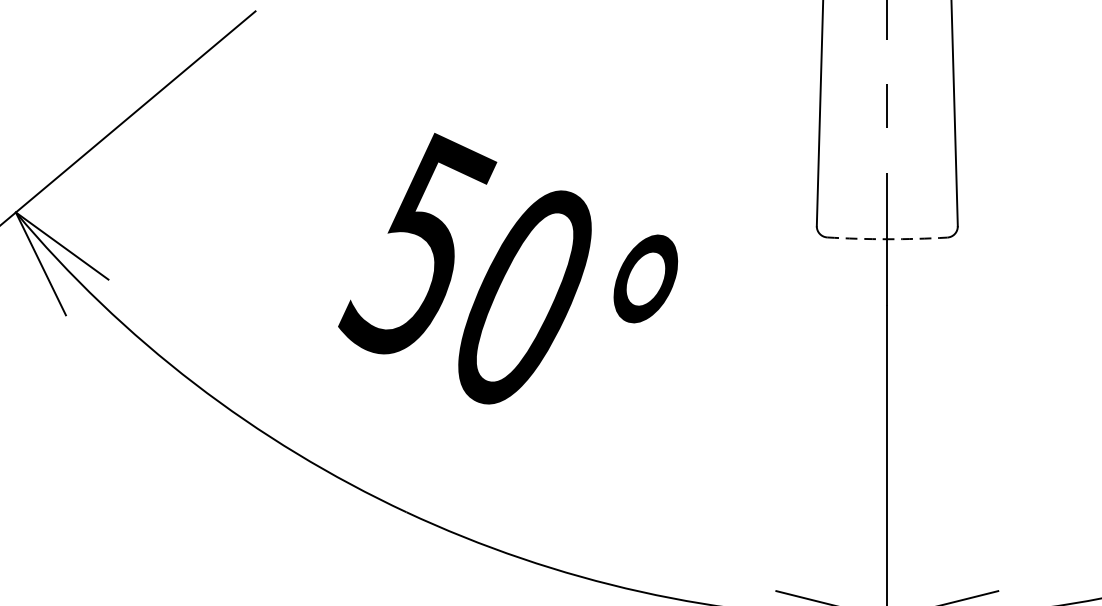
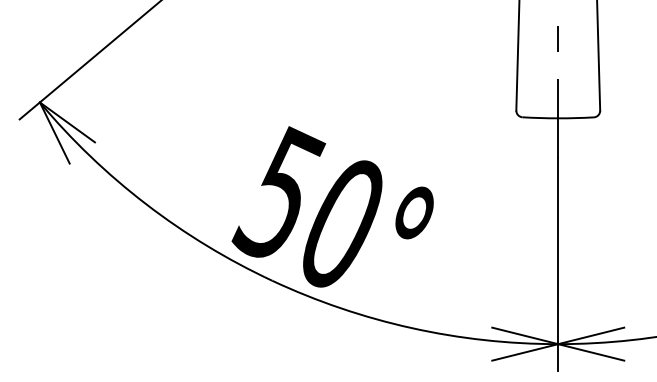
arc: (887, 239) -> (558, 118), dashed -> solid
text: (507, 268) -> (332, 206), moved

